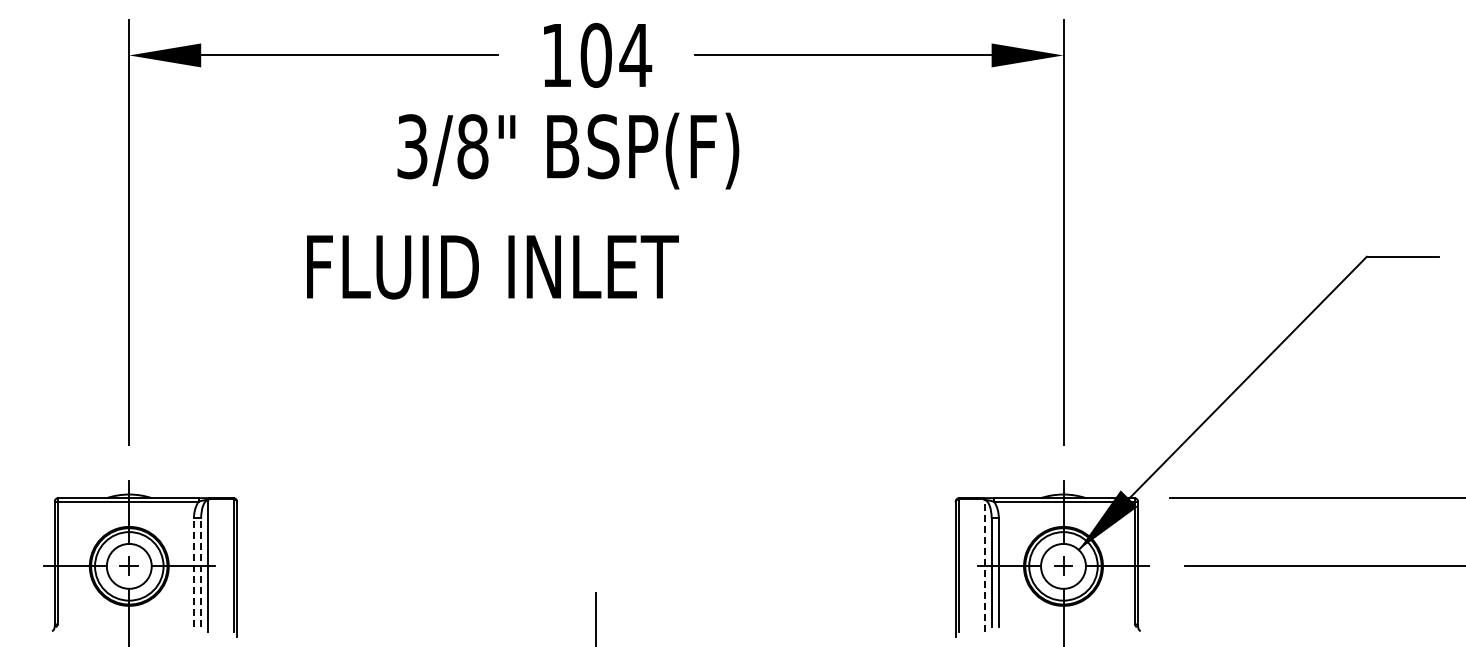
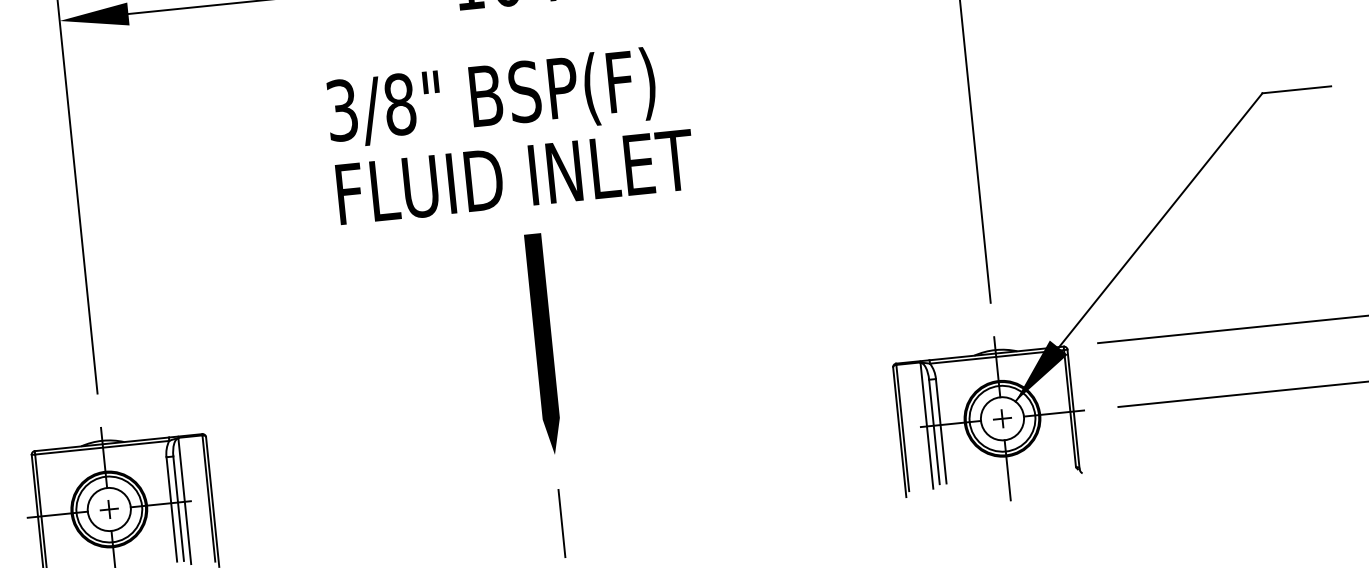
text: (568, 150) -> (491, 98), moved
text: (492, 267) -> (515, 177), moved
line: (596, 440) -> (543, 343), added
line: (984, 565) -> (926, 425), dashed -> solid
line: (194, 572) -> (172, 509), dashed -> solid
line: (201, 572) -> (178, 508), dashed -> solid

